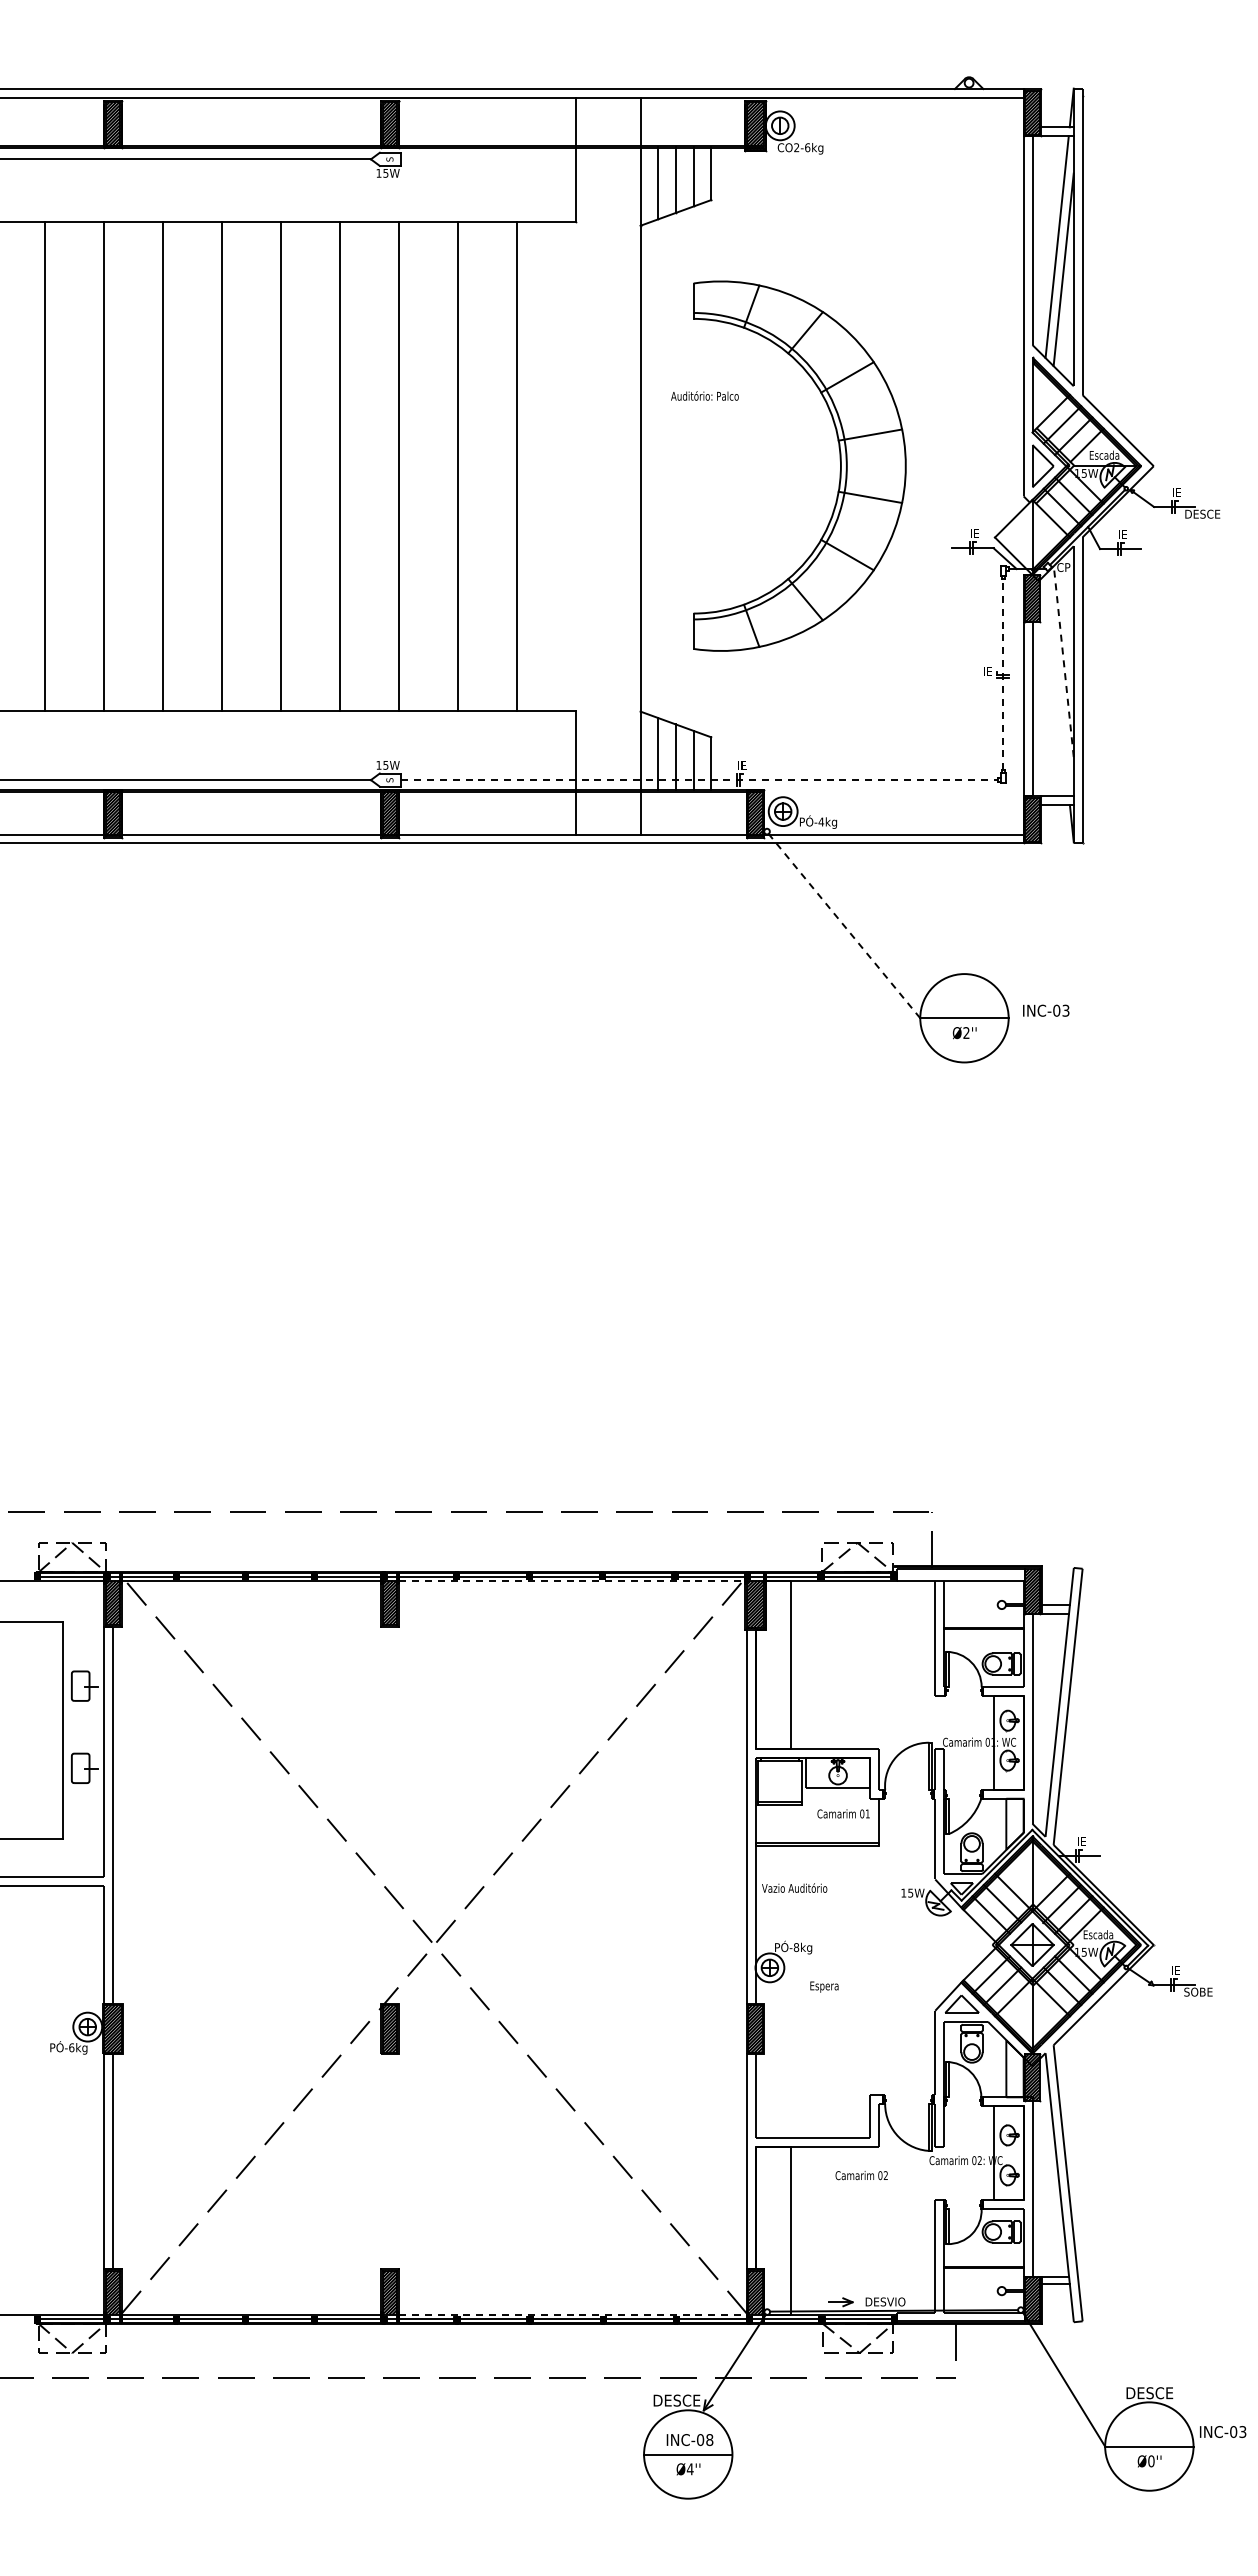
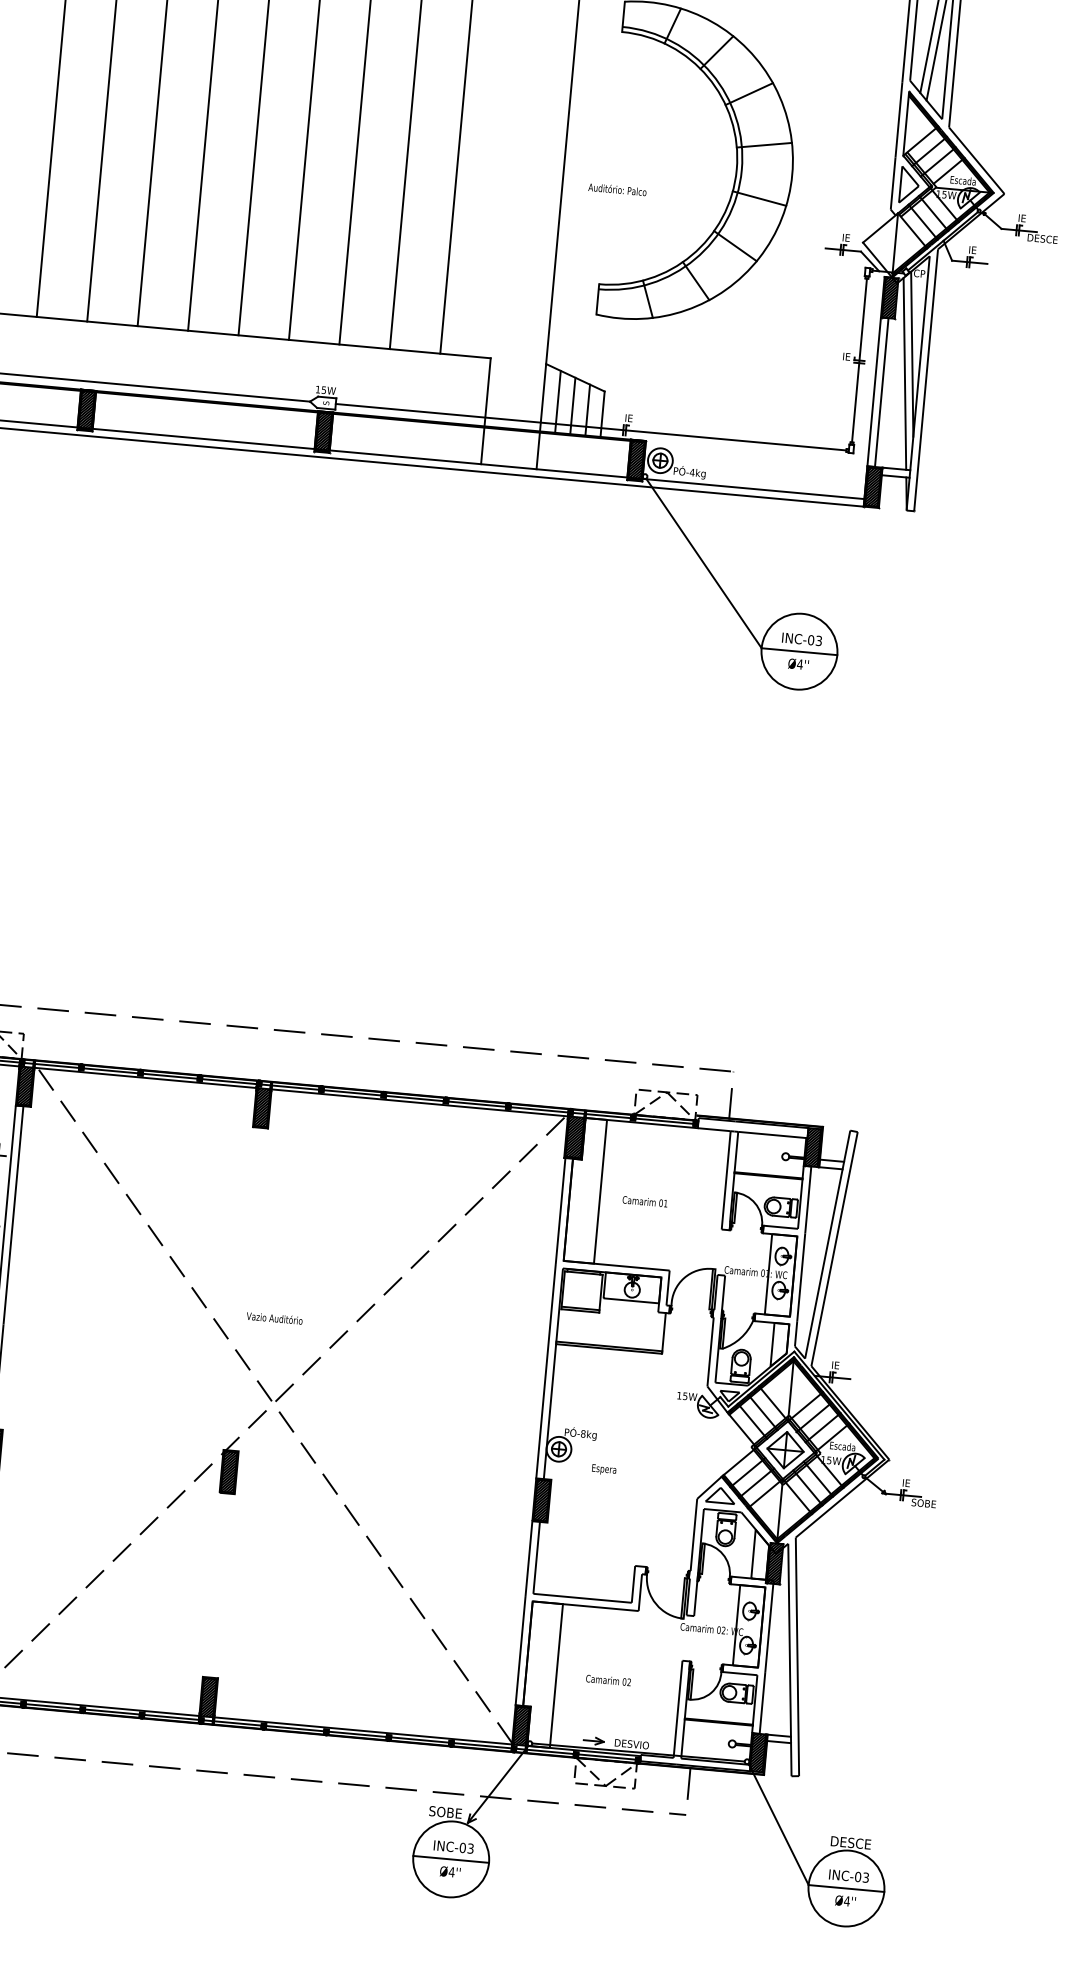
text: (704, 395) -> (617, 189), moved
line: (1063, 661) -> (912, 354), dashed -> solid
line: (1003, 674) -> (859, 360), dashed -> solid
line: (1056, 685) -> (904, 374), added
line: (699, 780) -> (591, 427), dashed -> solid
line: (844, 925) -> (704, 562), dashed -> solid
text: (1046, 1010) -> (802, 639), moved
text: (966, 1032) -> (800, 664), Ø2'' -> Ø4''
line: (572, 1581) -> (420, 1103), dashed -> solid
text: (843, 1813) -> (645, 1201), moved
text: (794, 1887) -> (274, 1317), moved
text: (861, 2175) -> (608, 1680), moved
line: (572, 2314) -> (363, 1730), dashed -> solid
text: (676, 2400) -> (445, 1812), DESCE -> SOBE
text: (1223, 2431) -> (849, 1875), moved
text: (709, 2439) -> (470, 1848), INC-08 -> INC-03
text: (1151, 2461) -> (847, 1901), Ø0'' -> Ø4''

